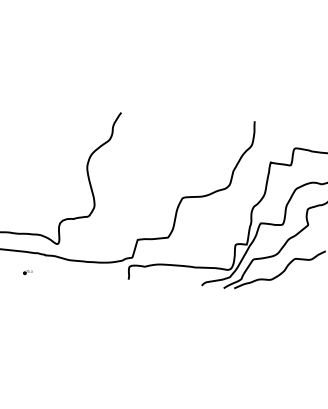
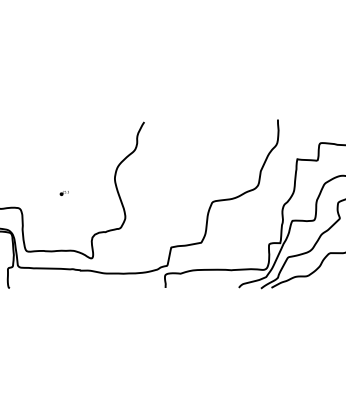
part: (26, 272) -> (63, 193), moved

